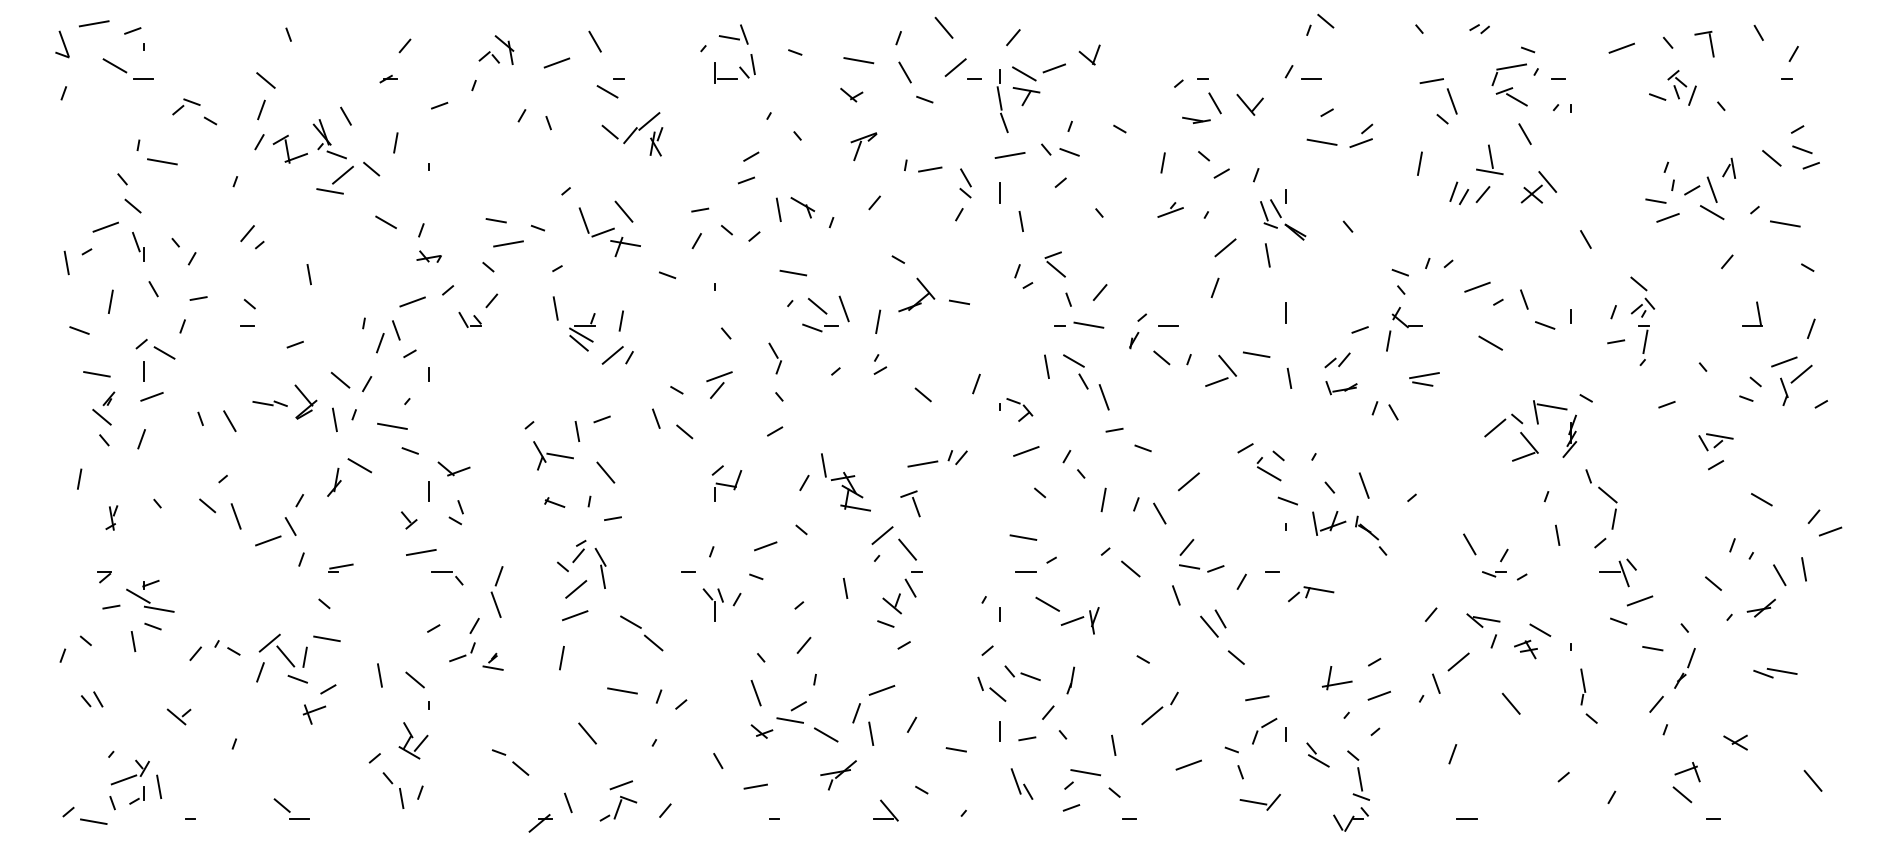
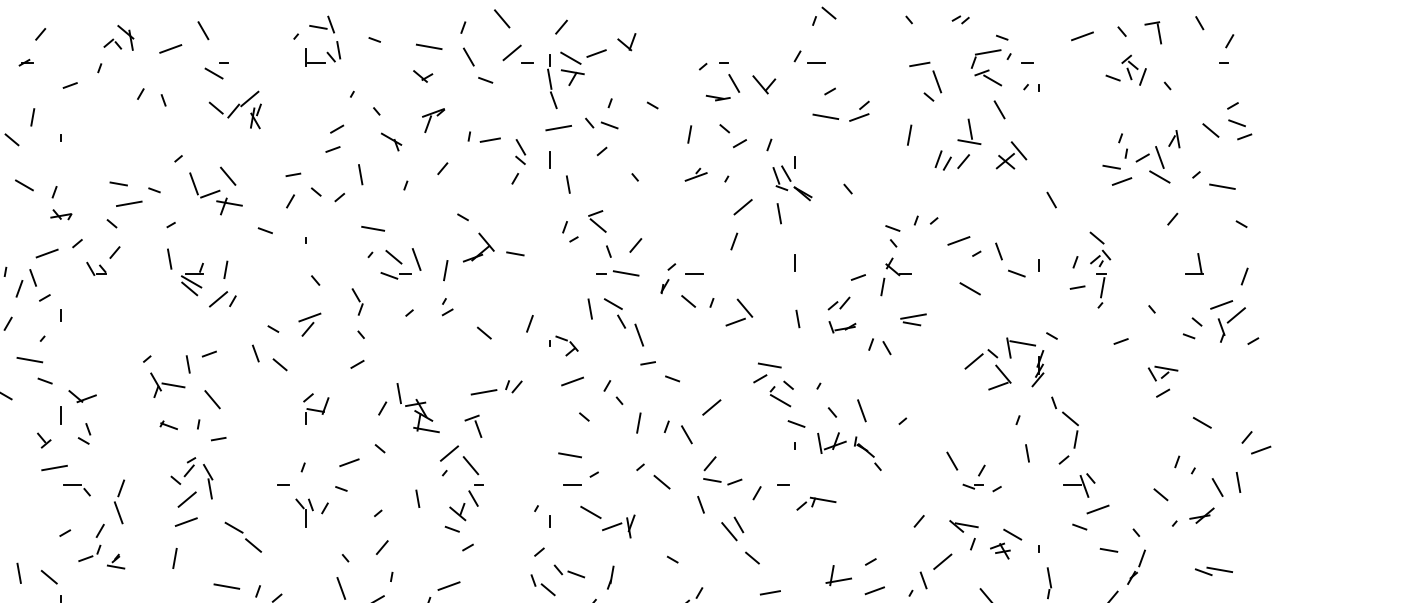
part: (802, 207) -> (391, 141), moved
line: (1256, 354) -> (769, 365), moved

